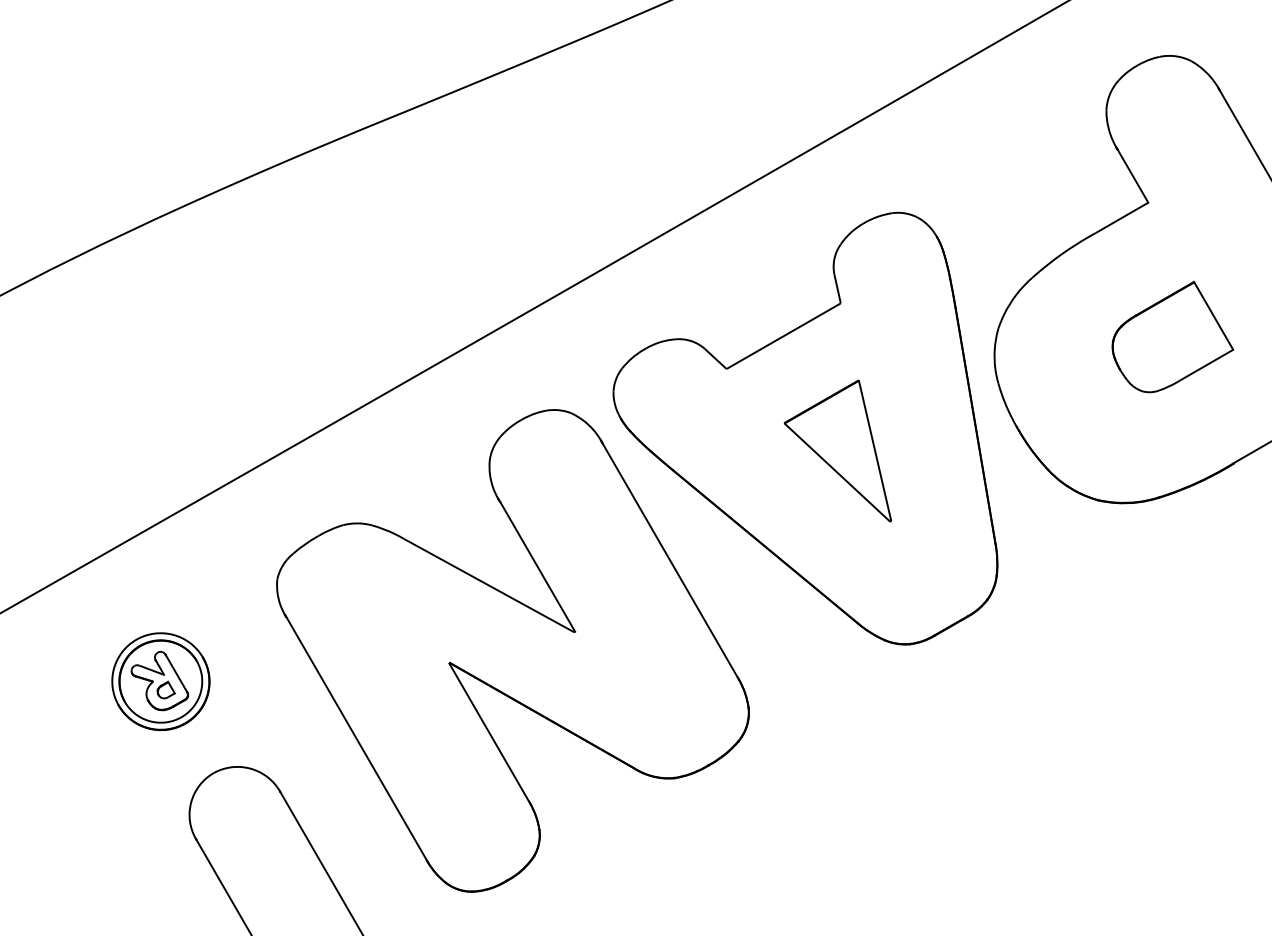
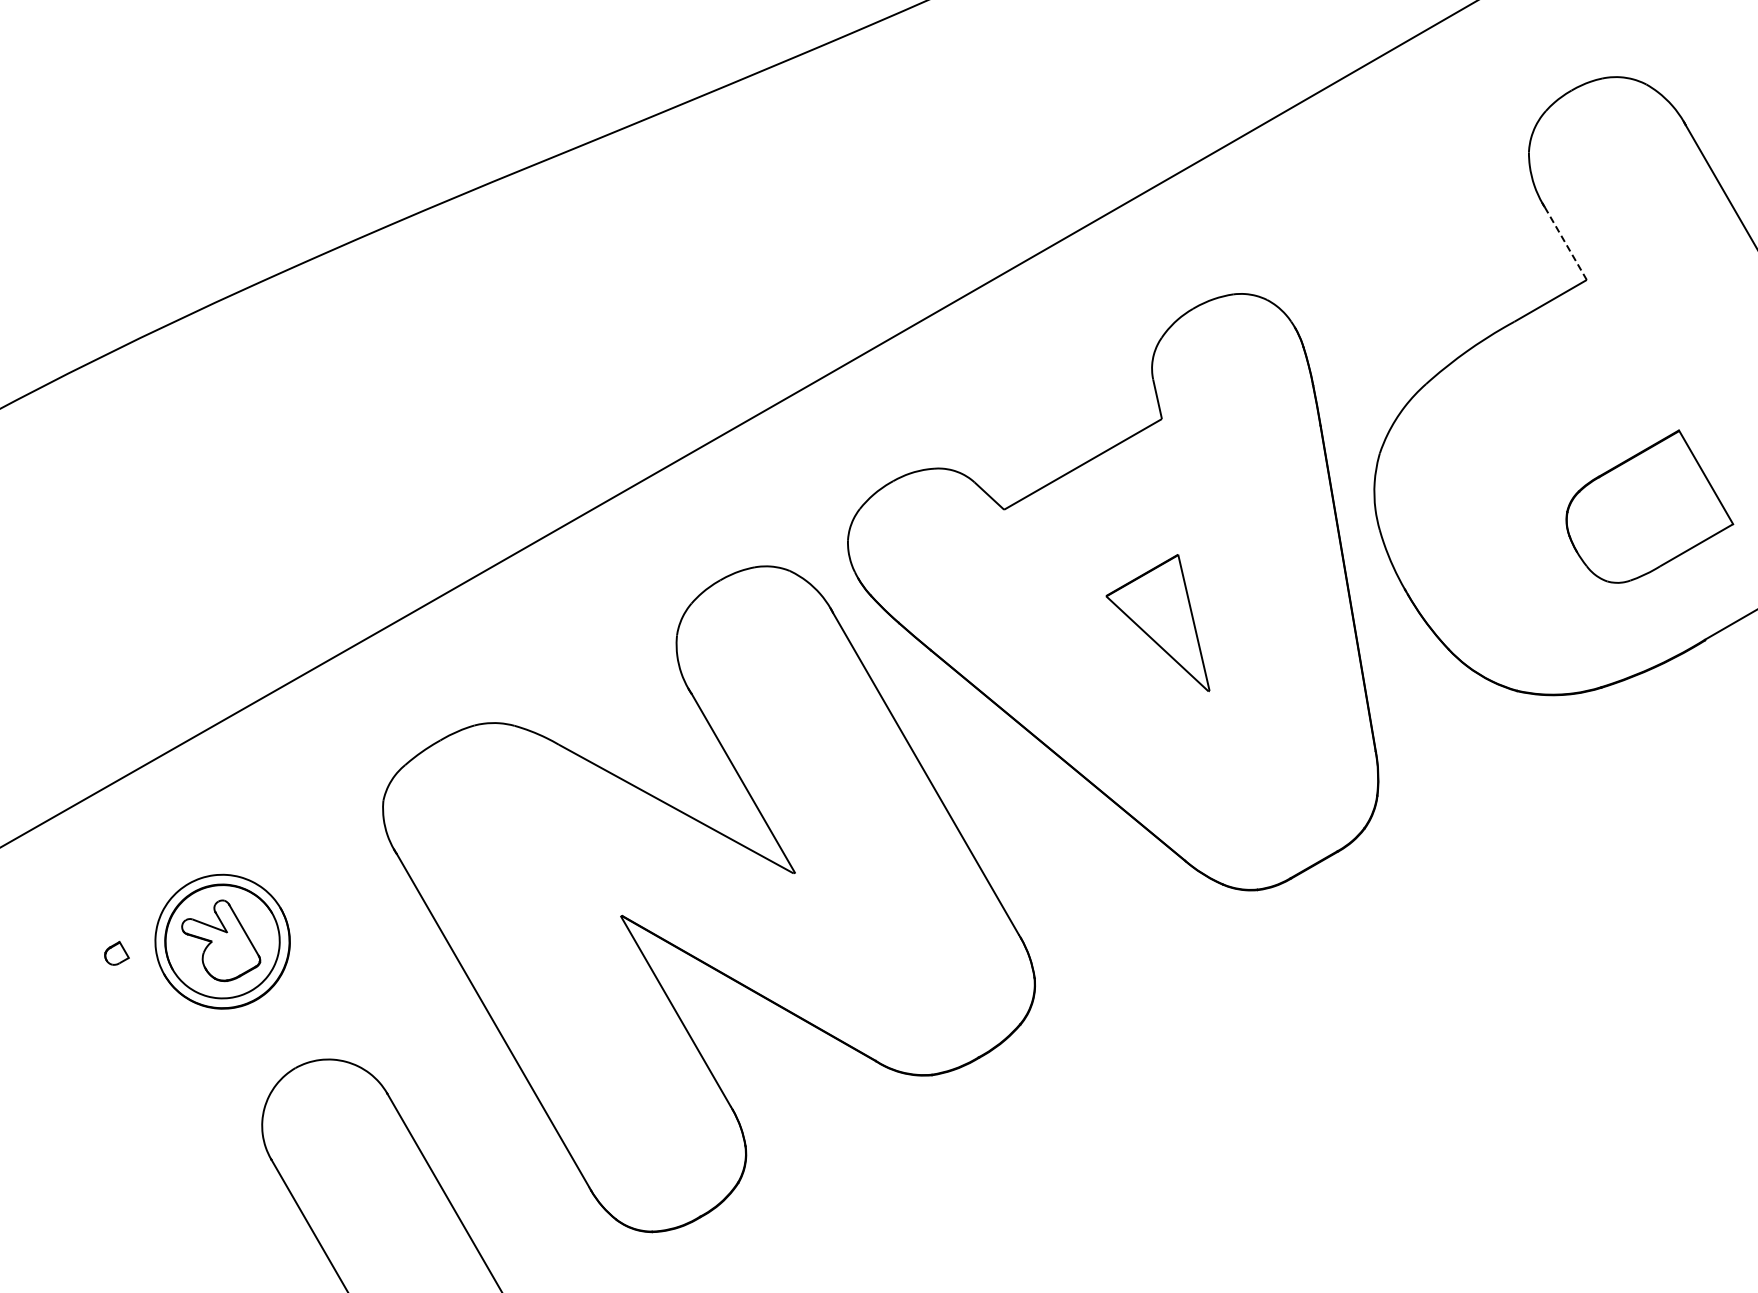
line: (1132, 176) -> (1565, 243), solid -> dashed
part: (1172, 336) -> (1649, 506), moved
part: (837, 450) -> (1157, 622), size x0.7
part: (165, 689) -> (116, 952), moved

